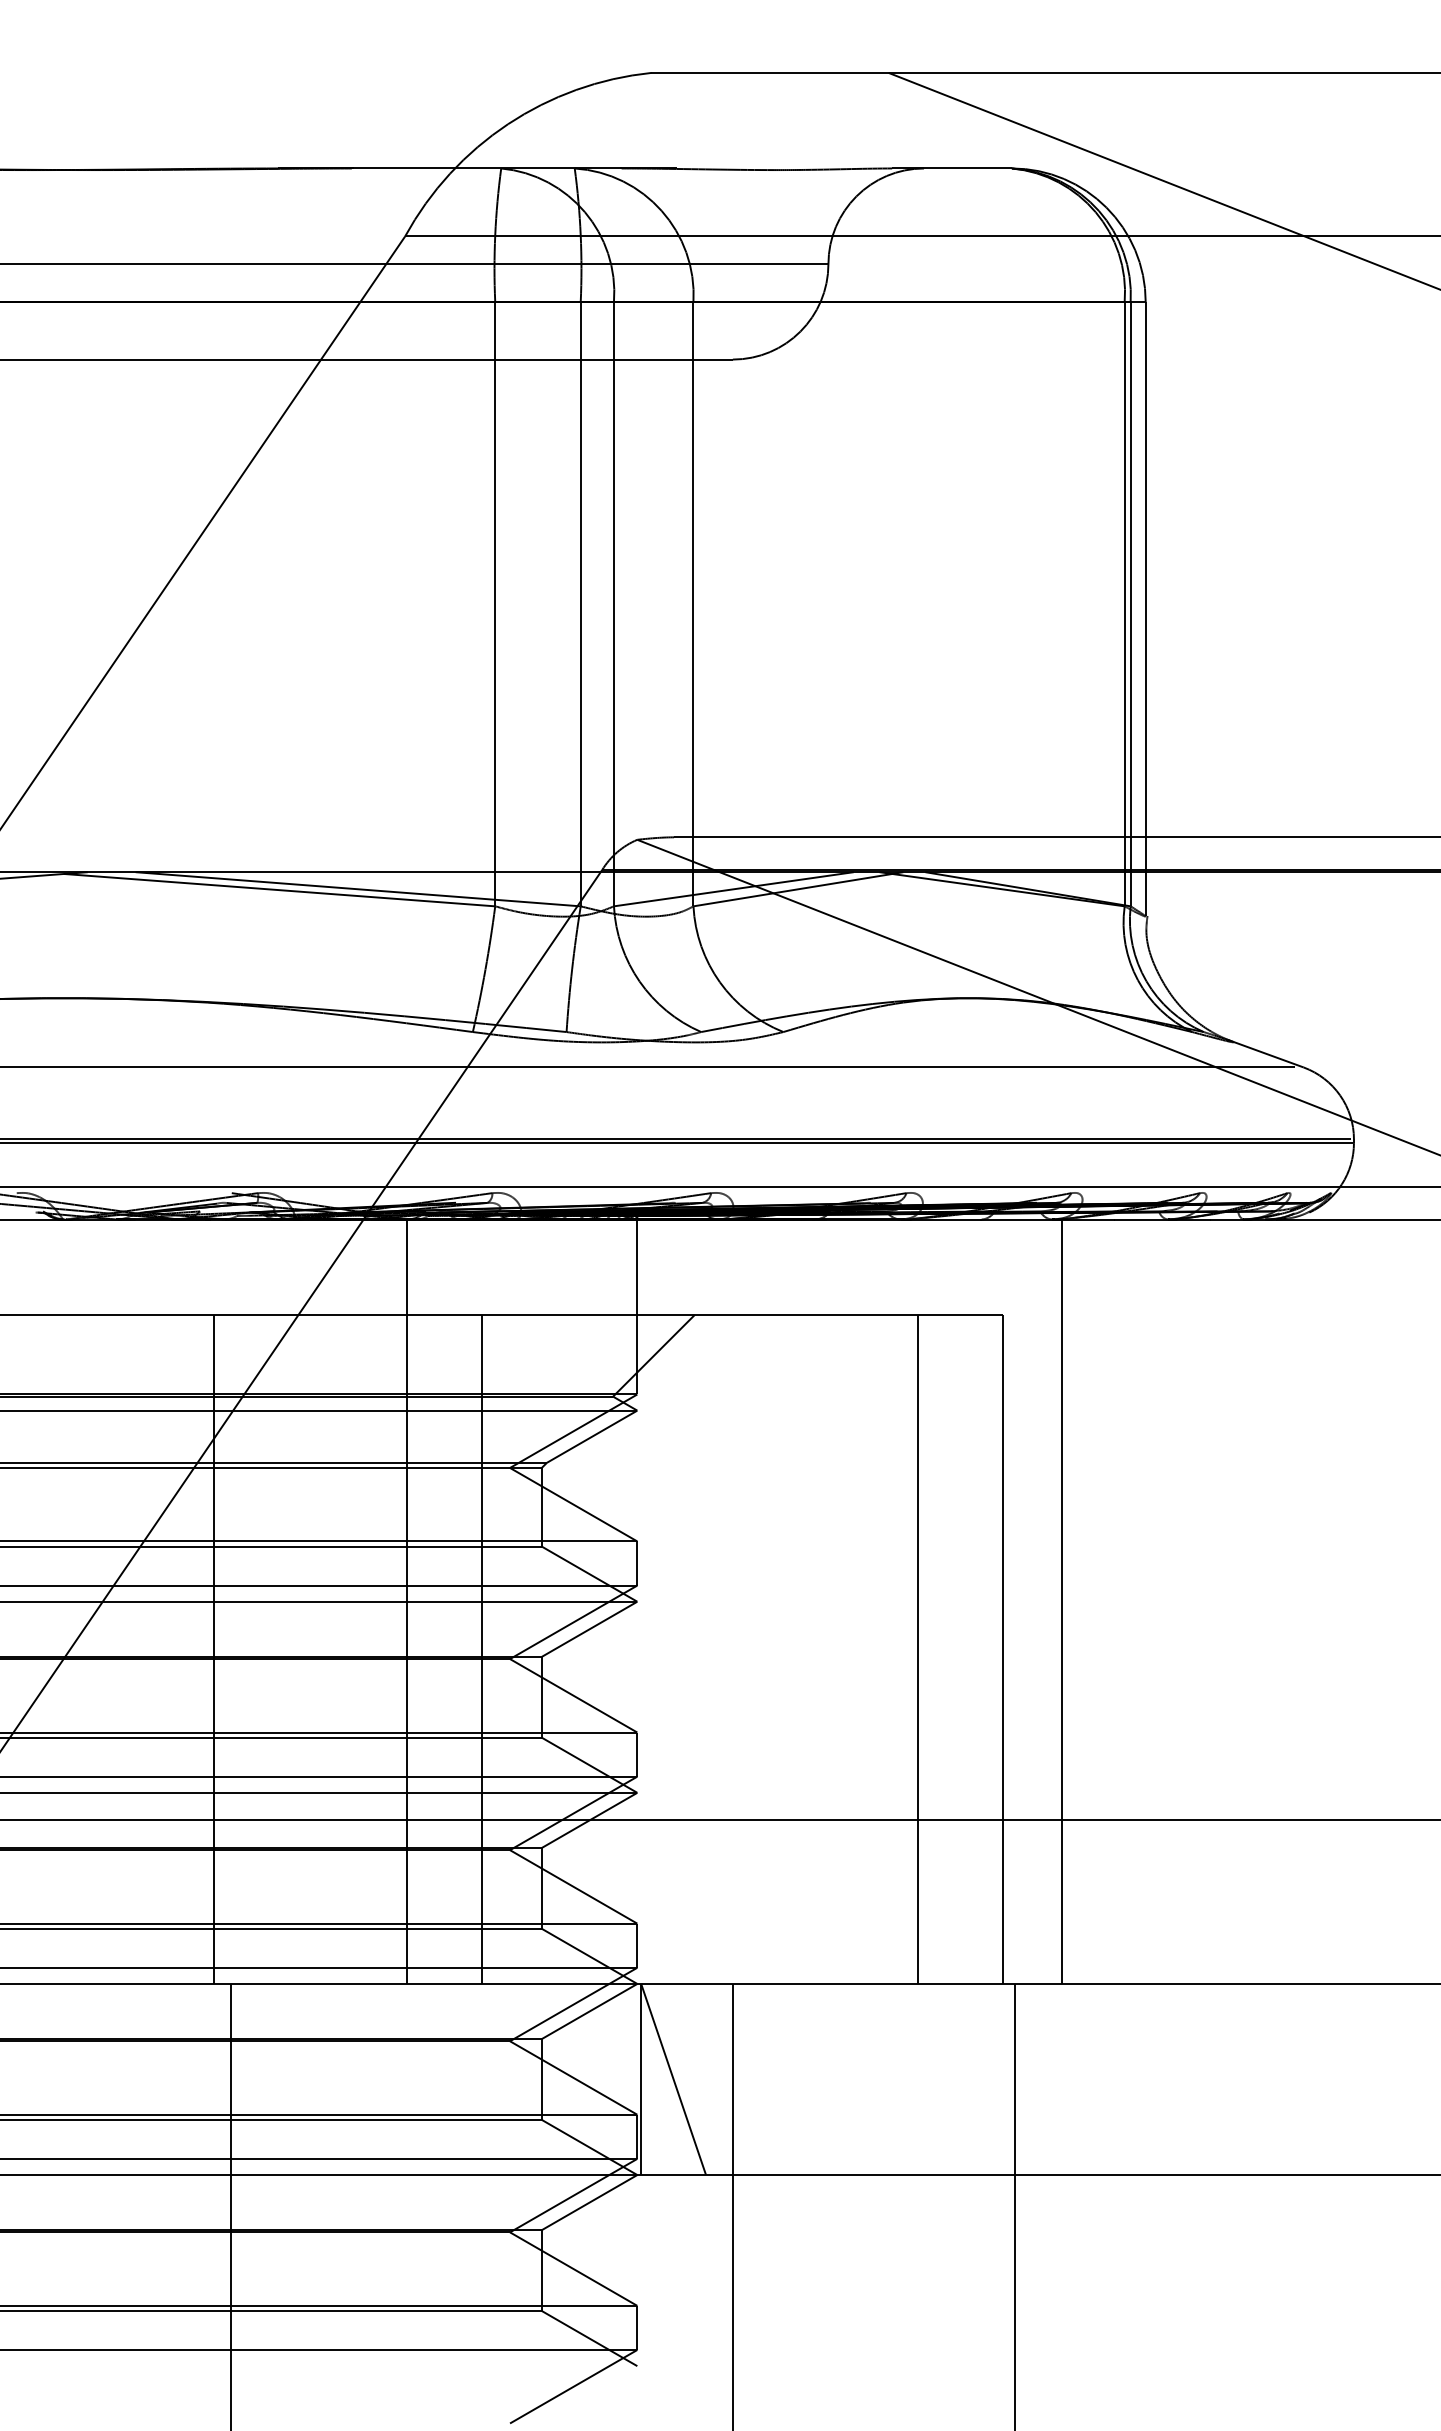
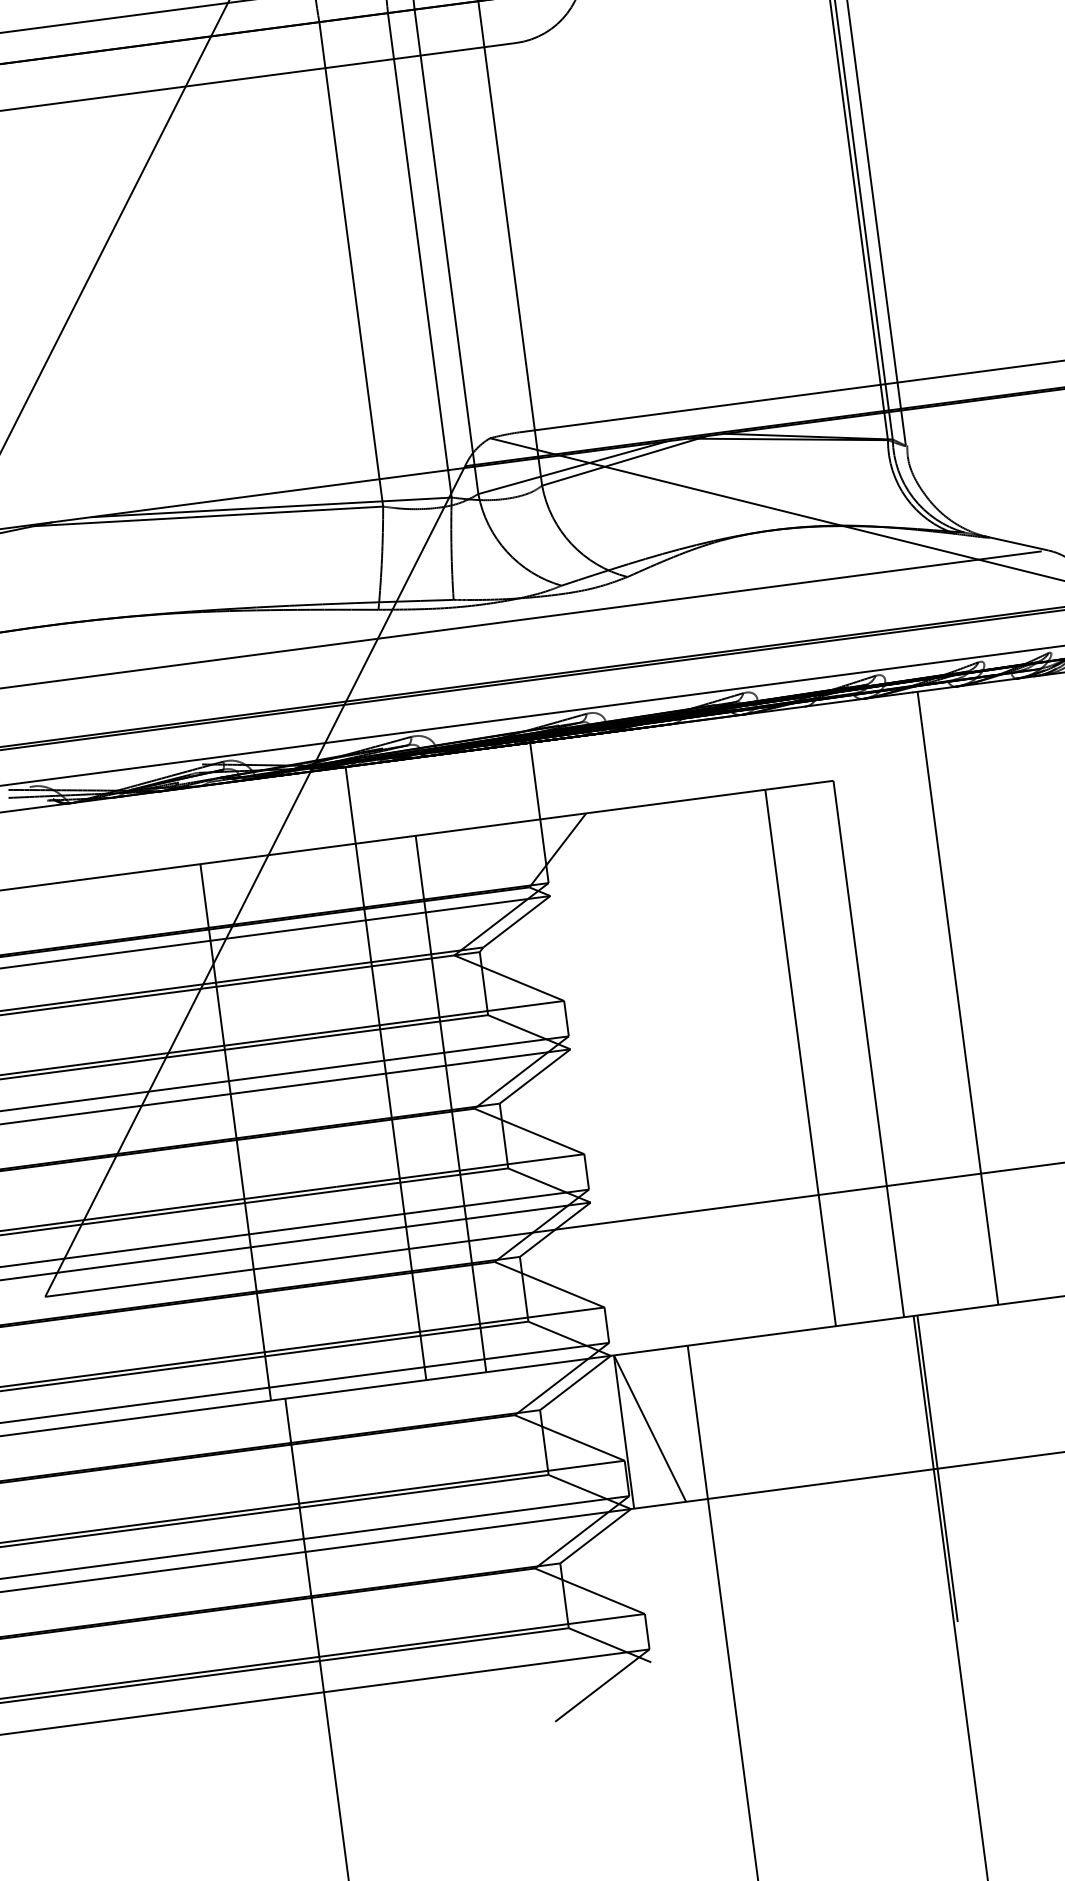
line: (1062, 1601) -> (958, 998), moved
line: (1019, 2174) -> (937, 1468), added

